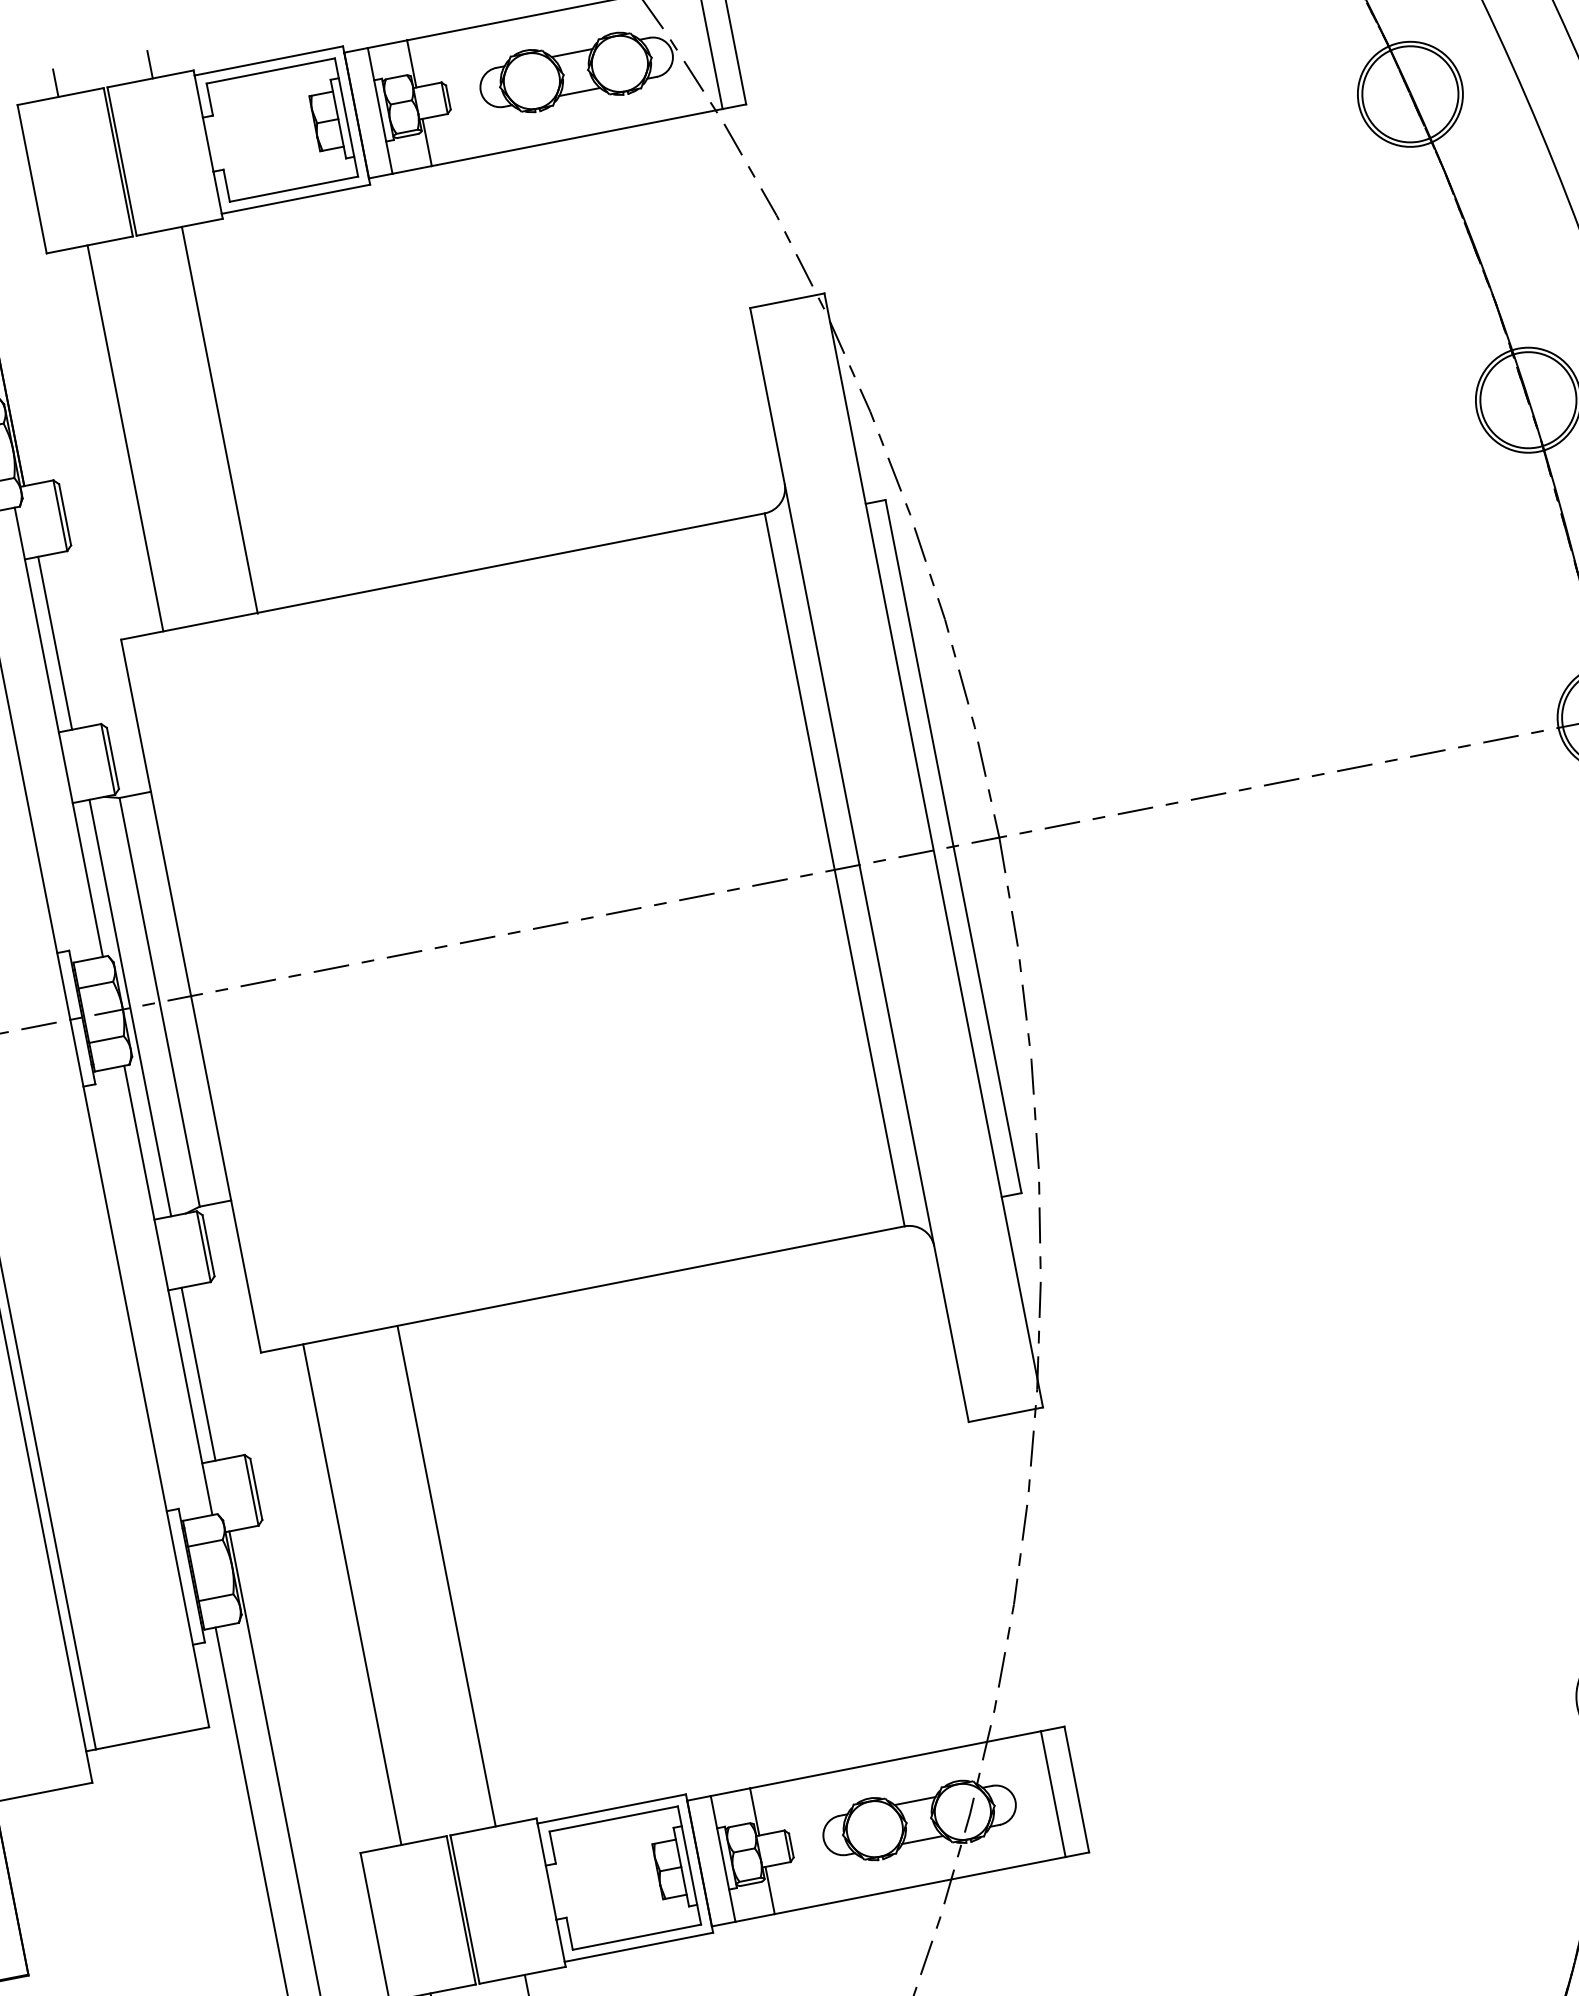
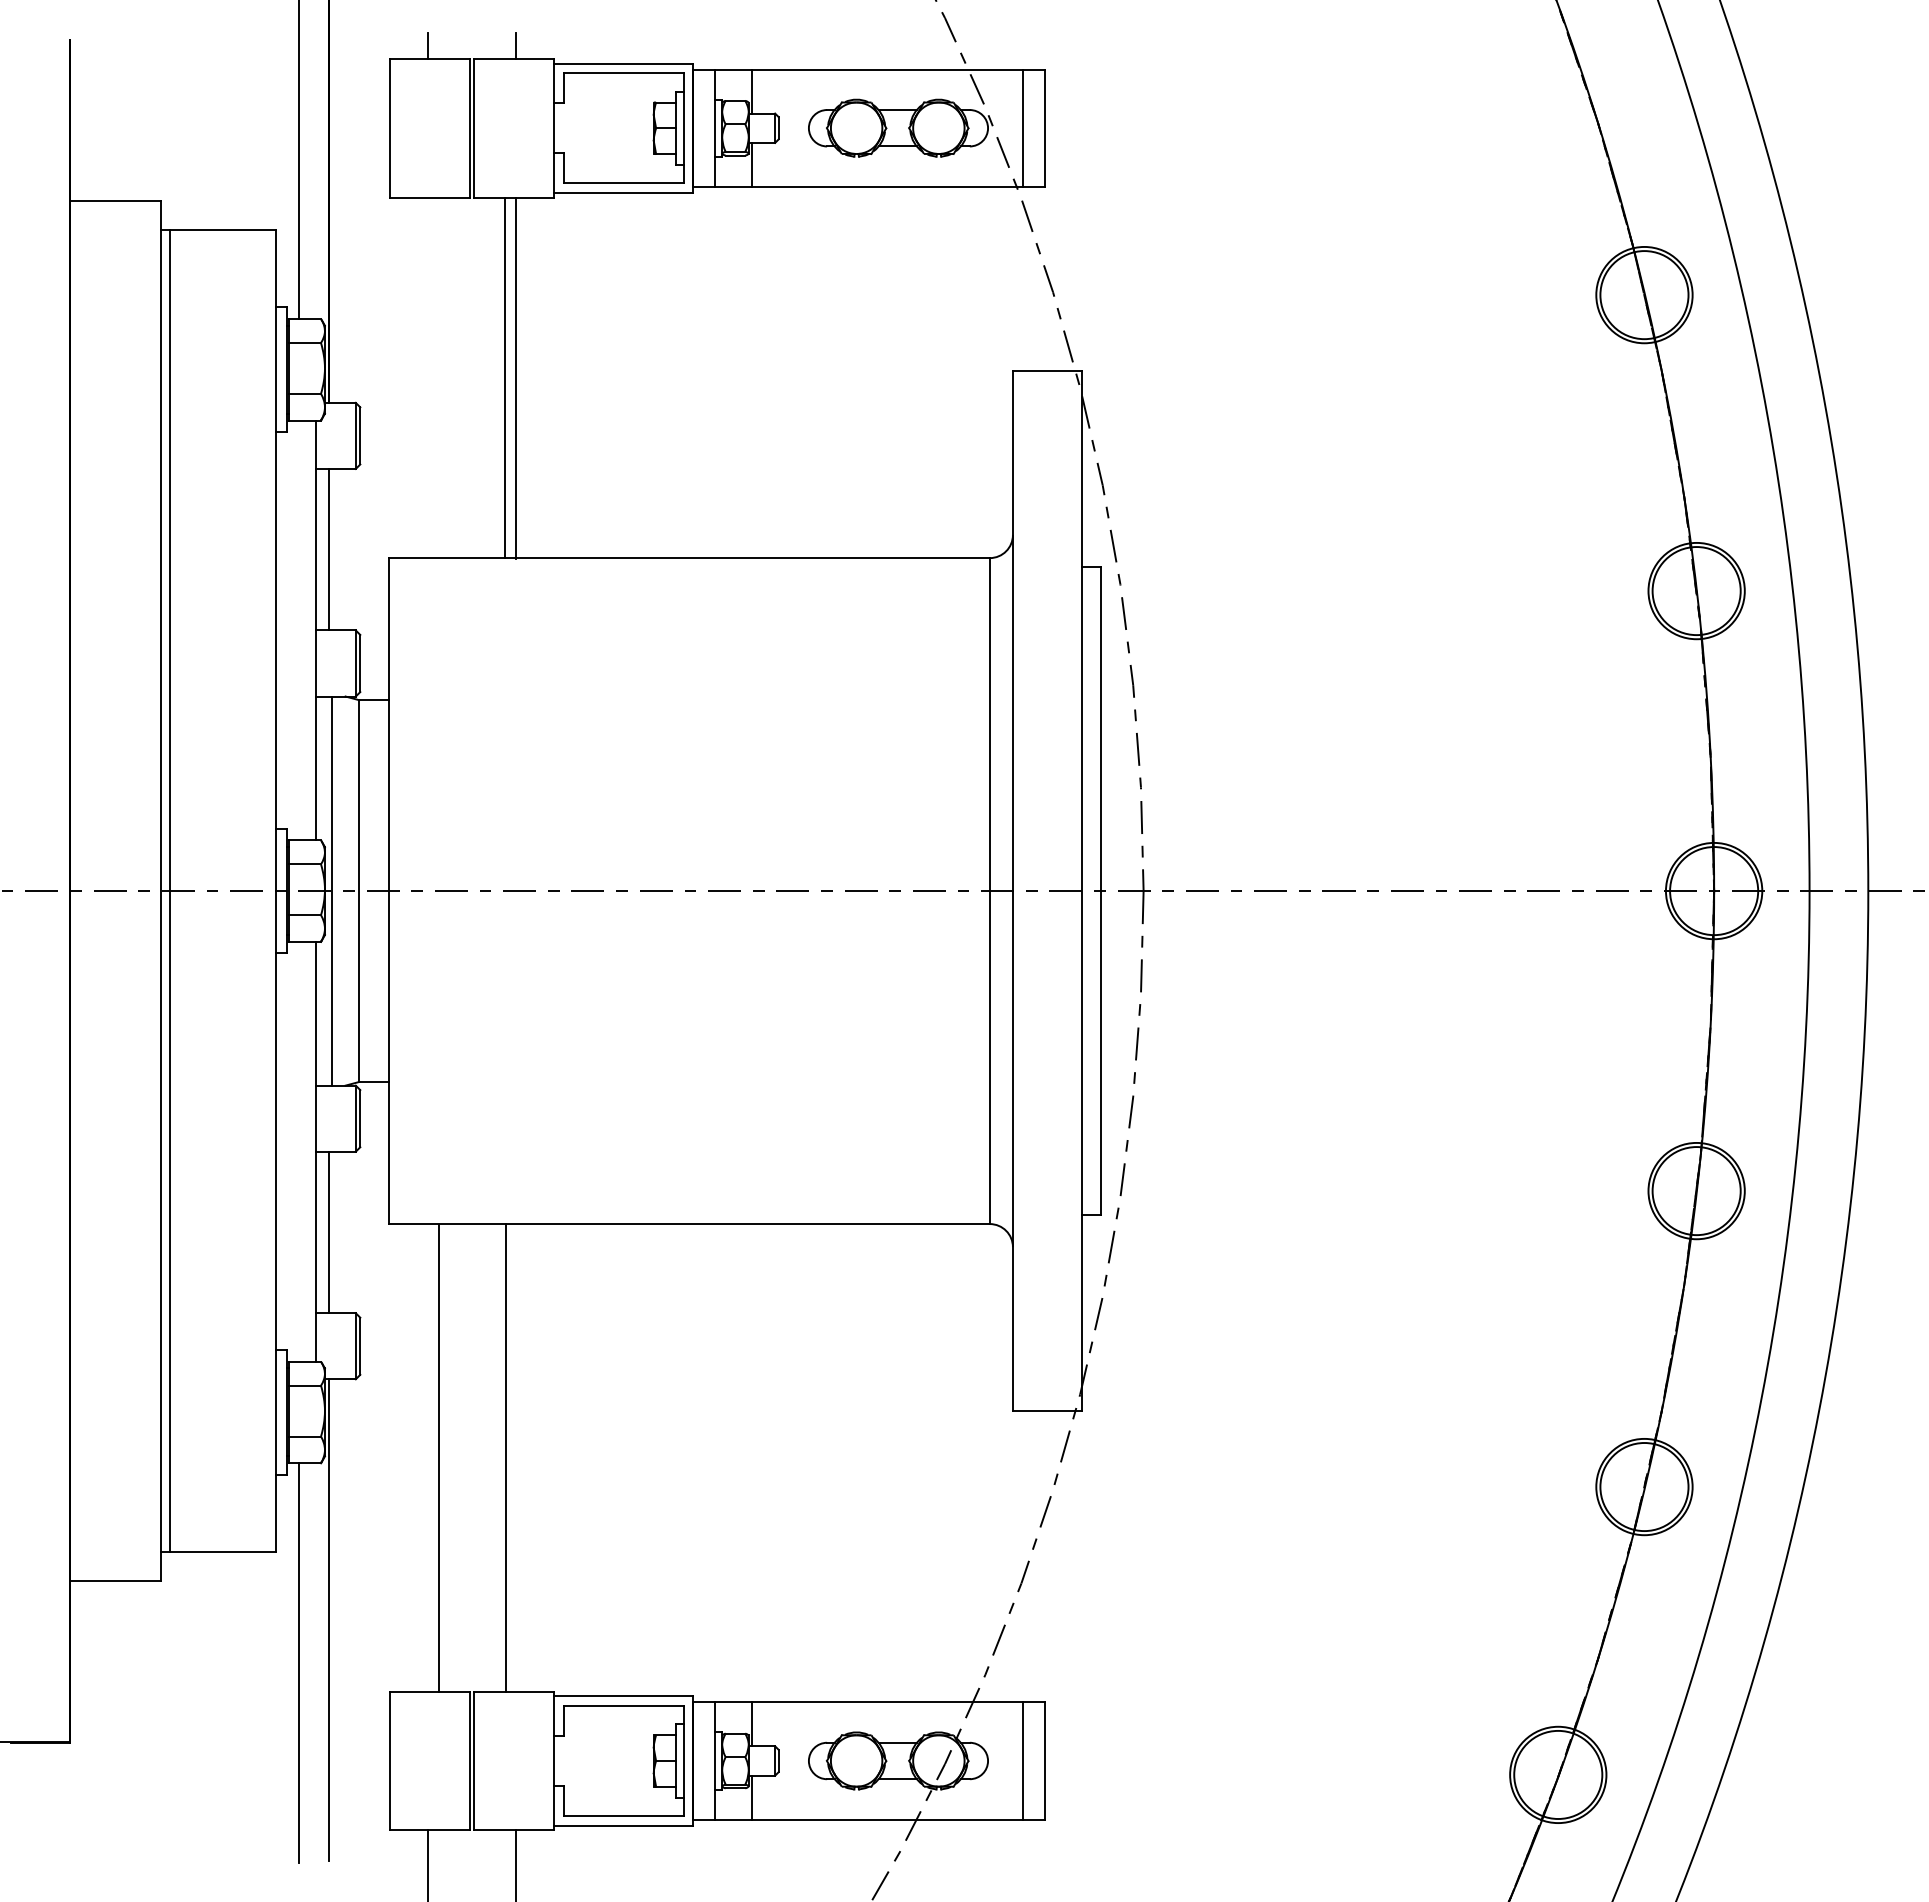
line: (125, 437) -> (505, 377), moved
line: (446, 1575) -> (439, 1457), moved
line: (352, 1594) -> (506, 1457), moved

